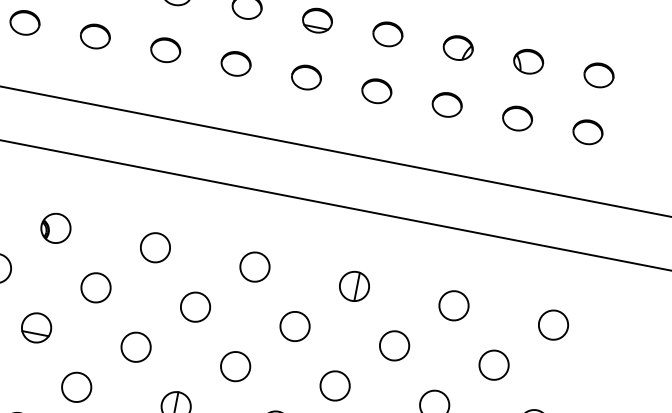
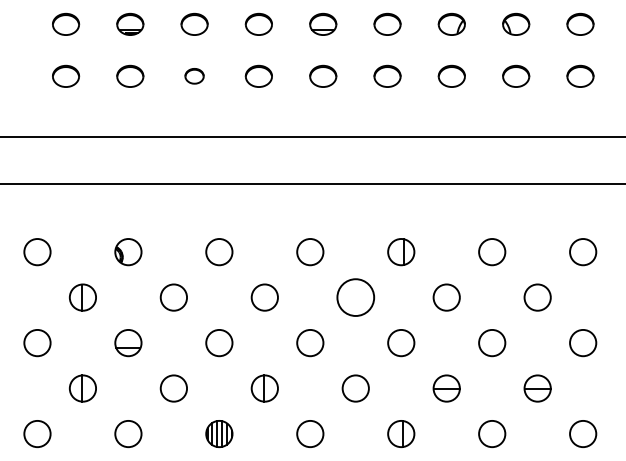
part: (165, 49) -> (194, 75), size x0.7
circle: (294, 326) -> (355, 297), size x1.4

